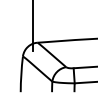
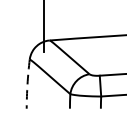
arc: (21, 74) -> (27, 84), solid -> dashed

